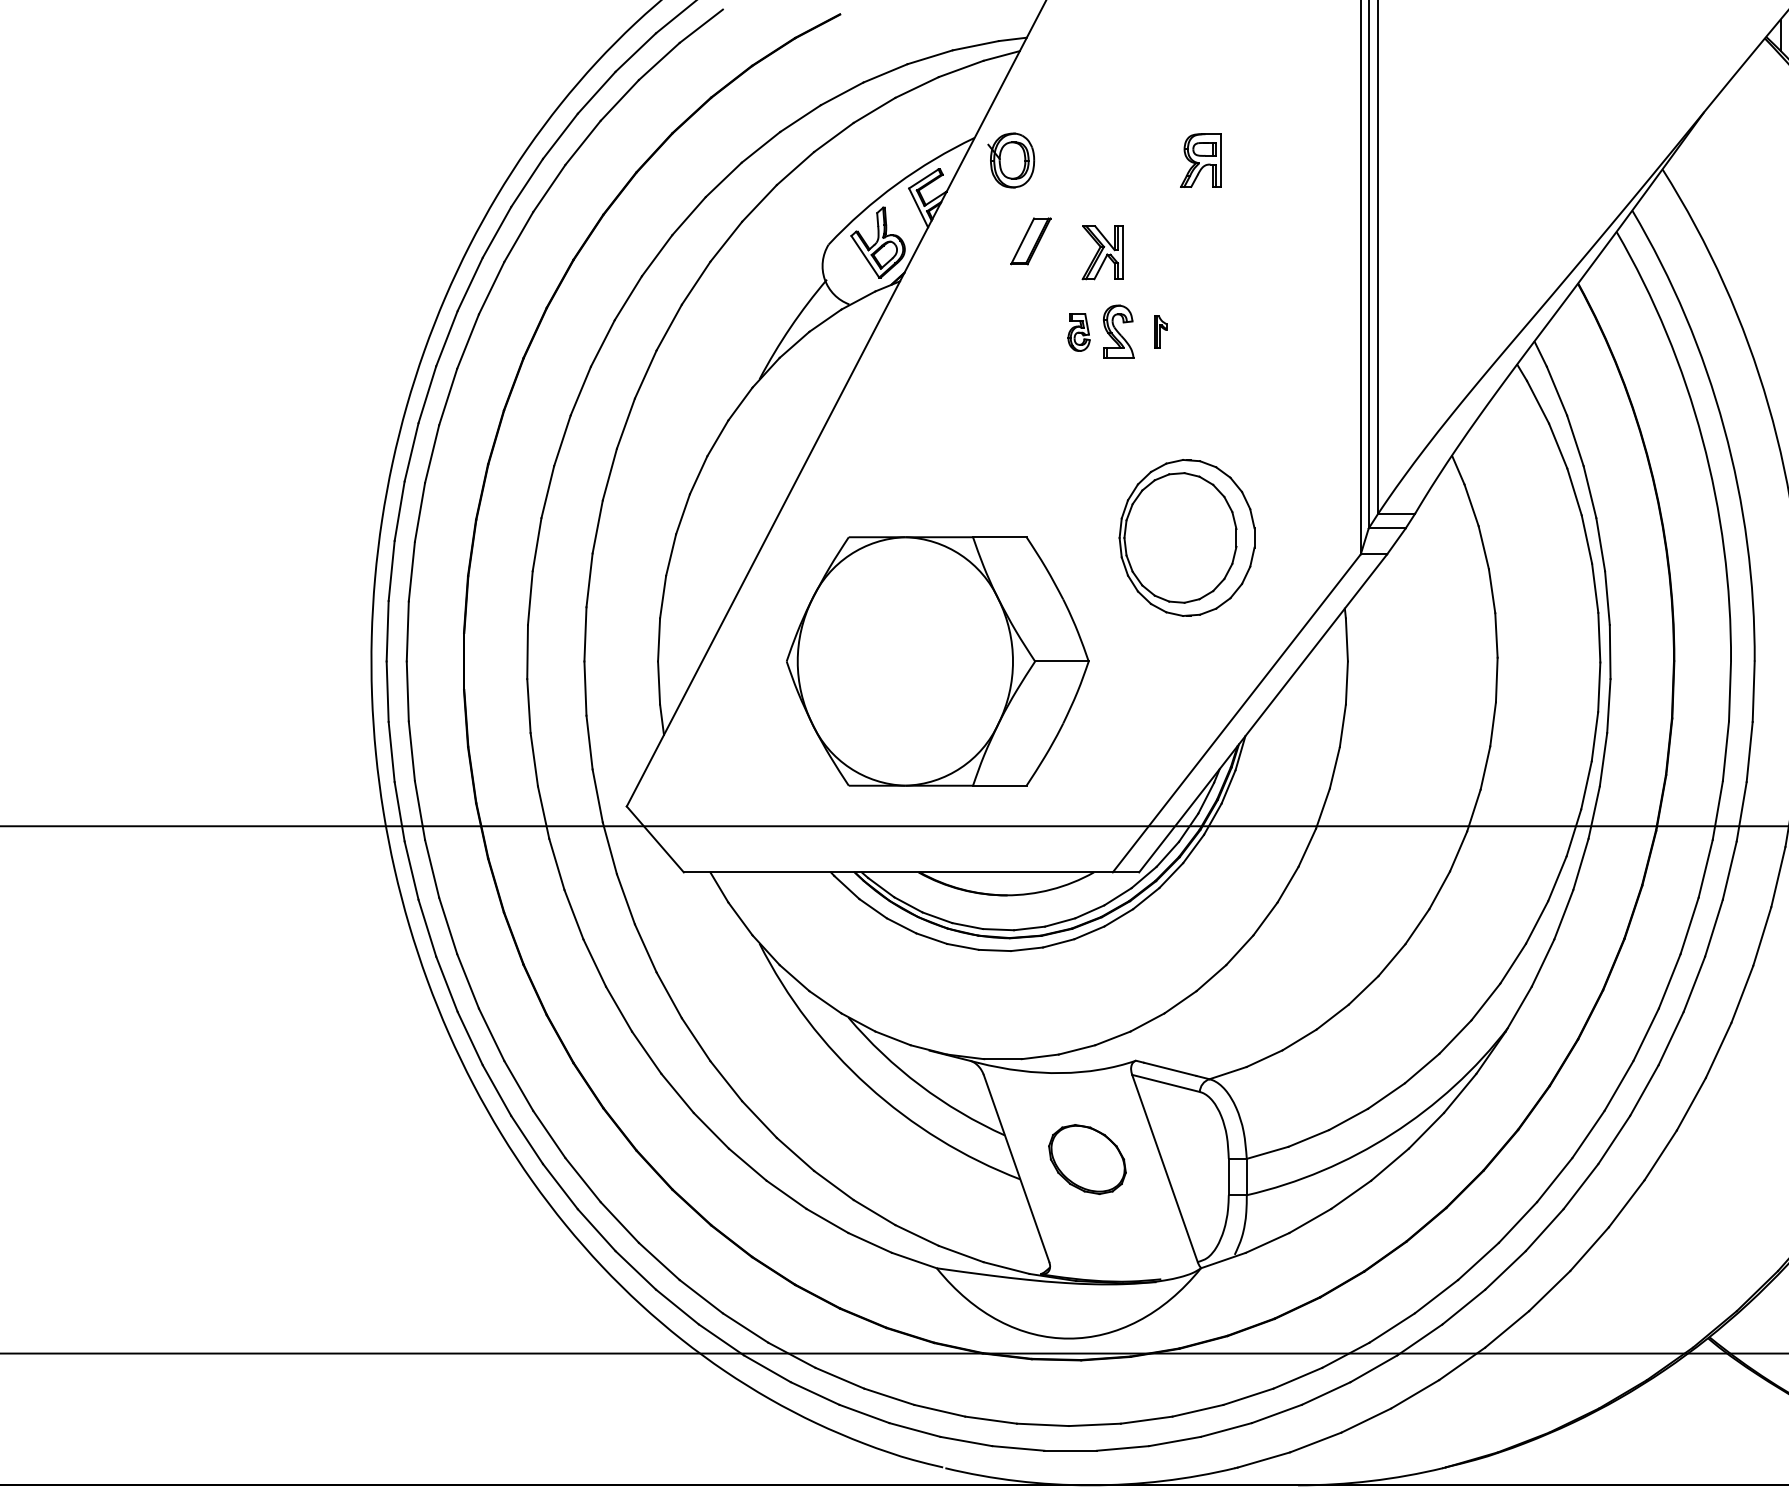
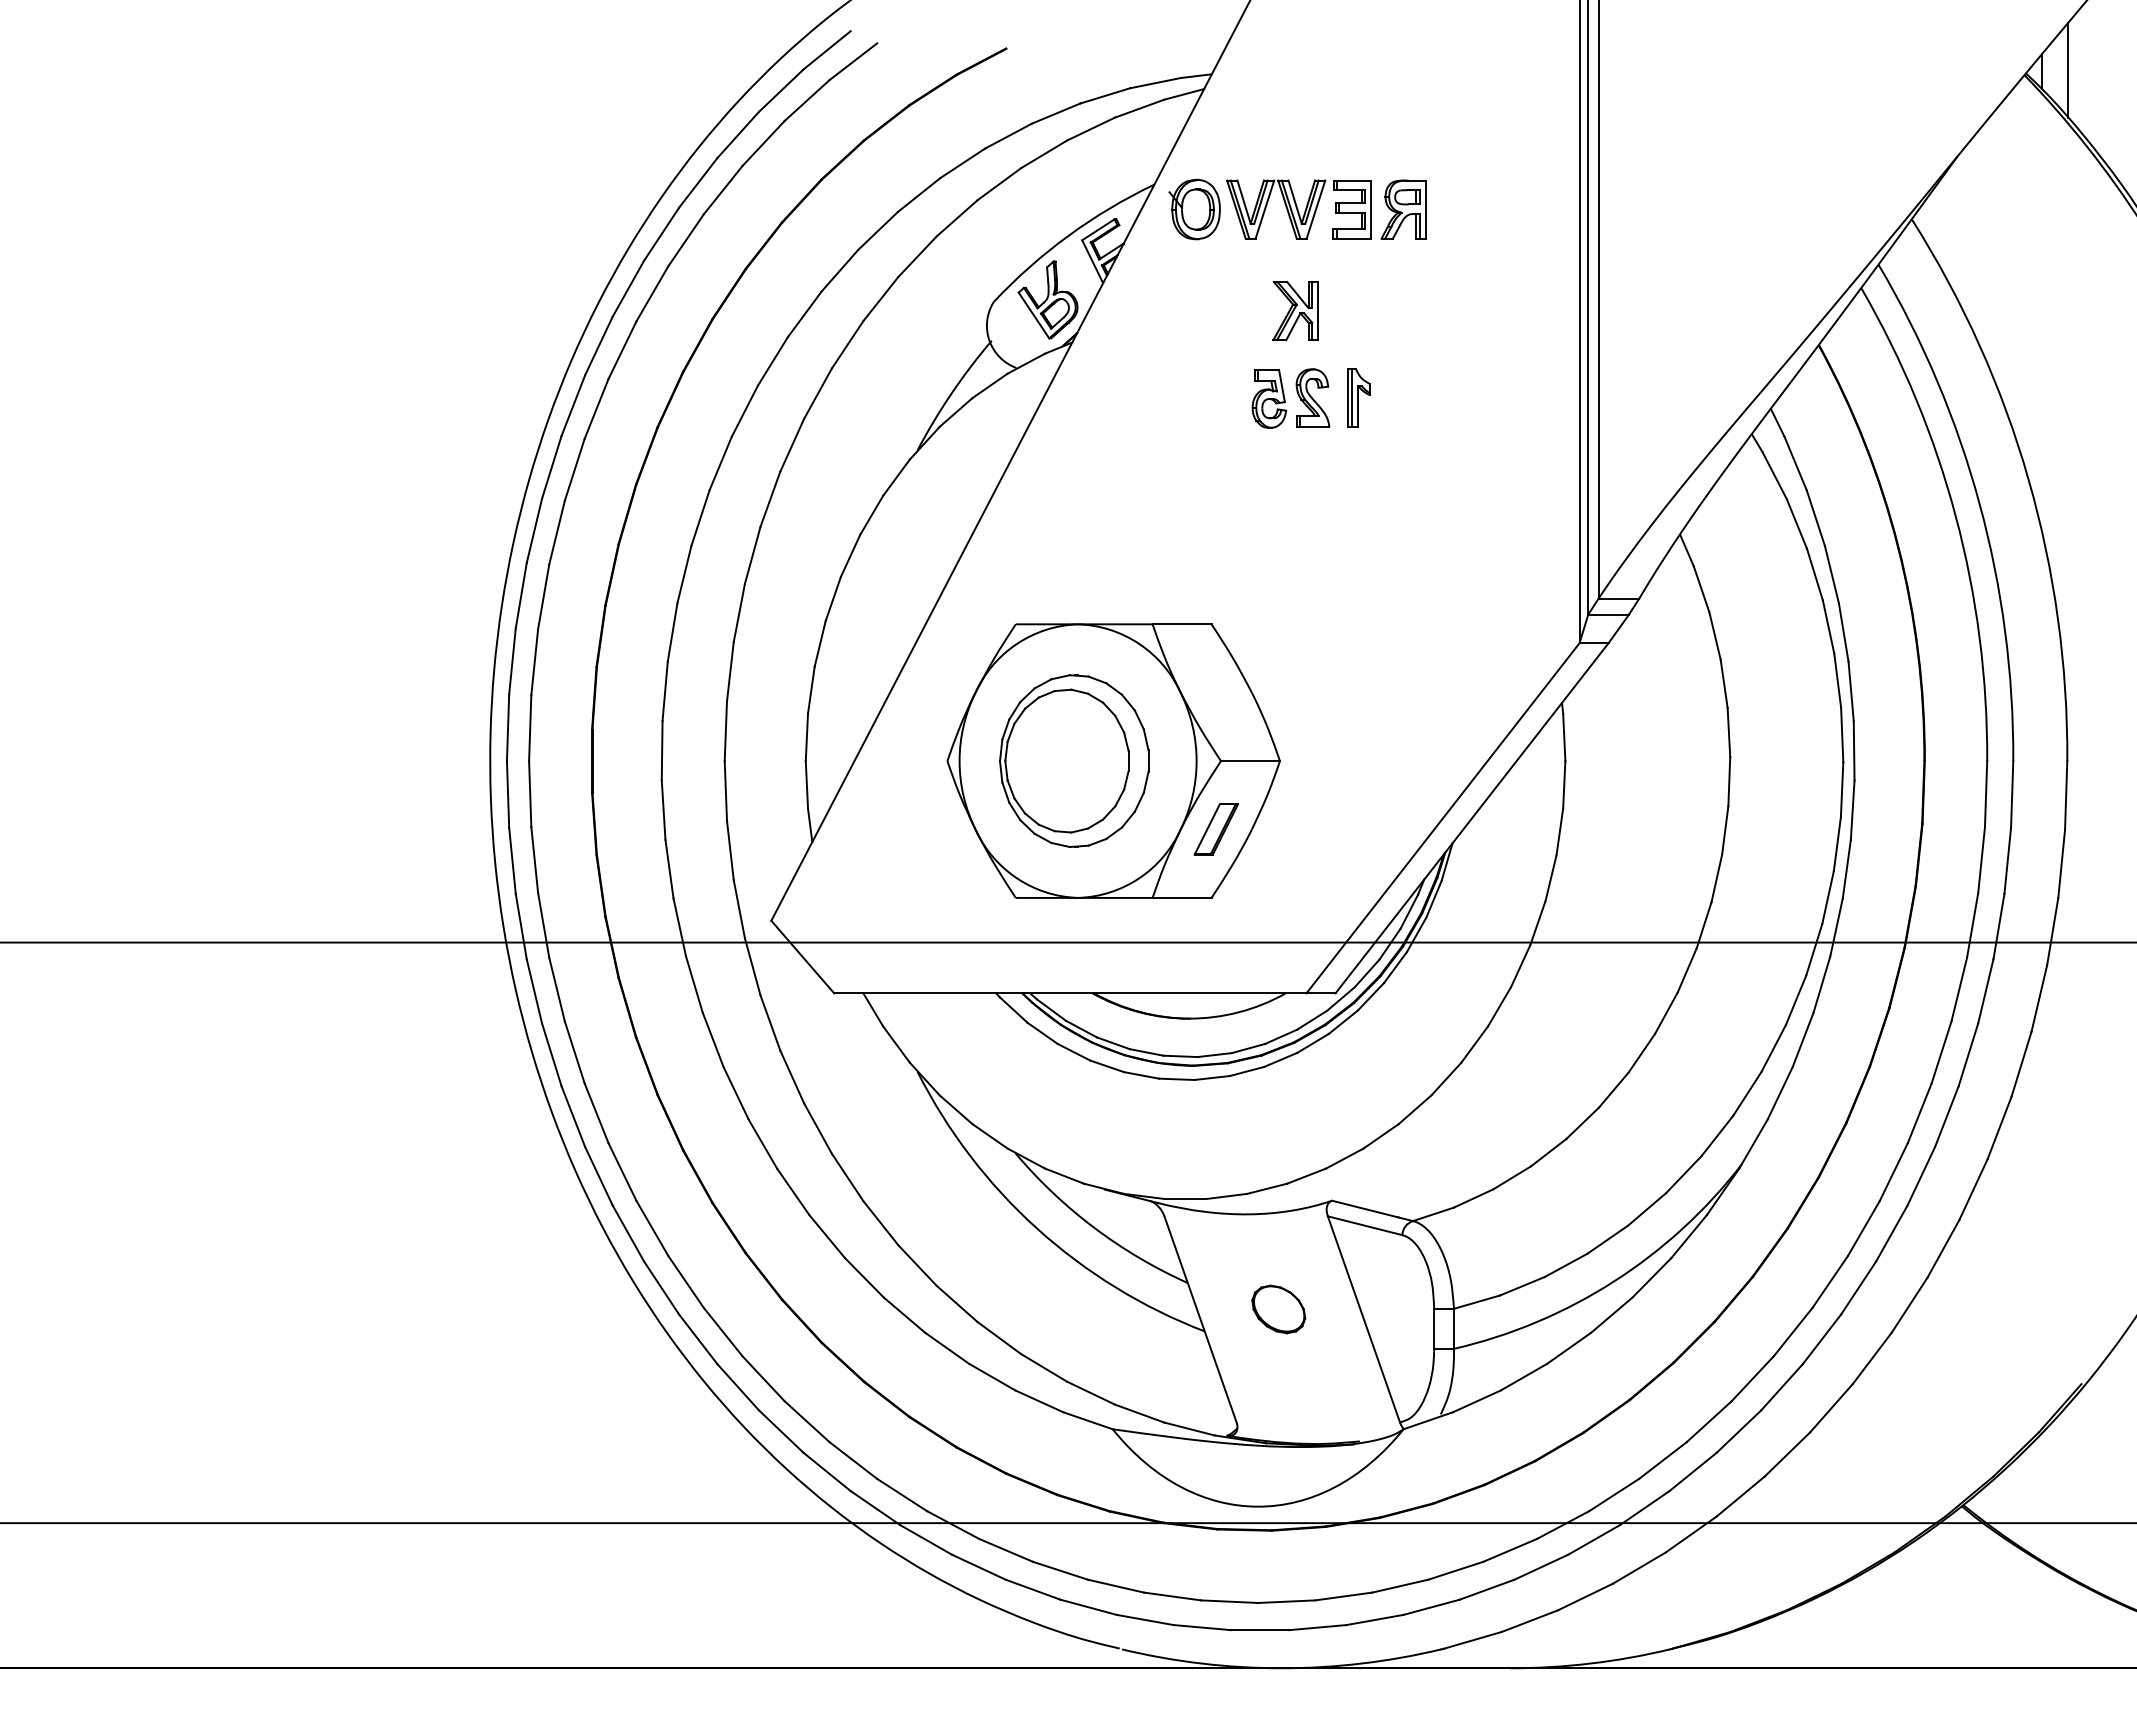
part: (1105, 160) -> (1298, 209), added
part: (1030, 241) -> (1215, 829), moved
part: (1160, 331) -> (1358, 397), size x1.67
part: (1079, 332) -> (1269, 398), size x1.43
part: (1187, 537) -> (1074, 760), moved
part: (1087, 1159) -> (1278, 1309), size x0.62

